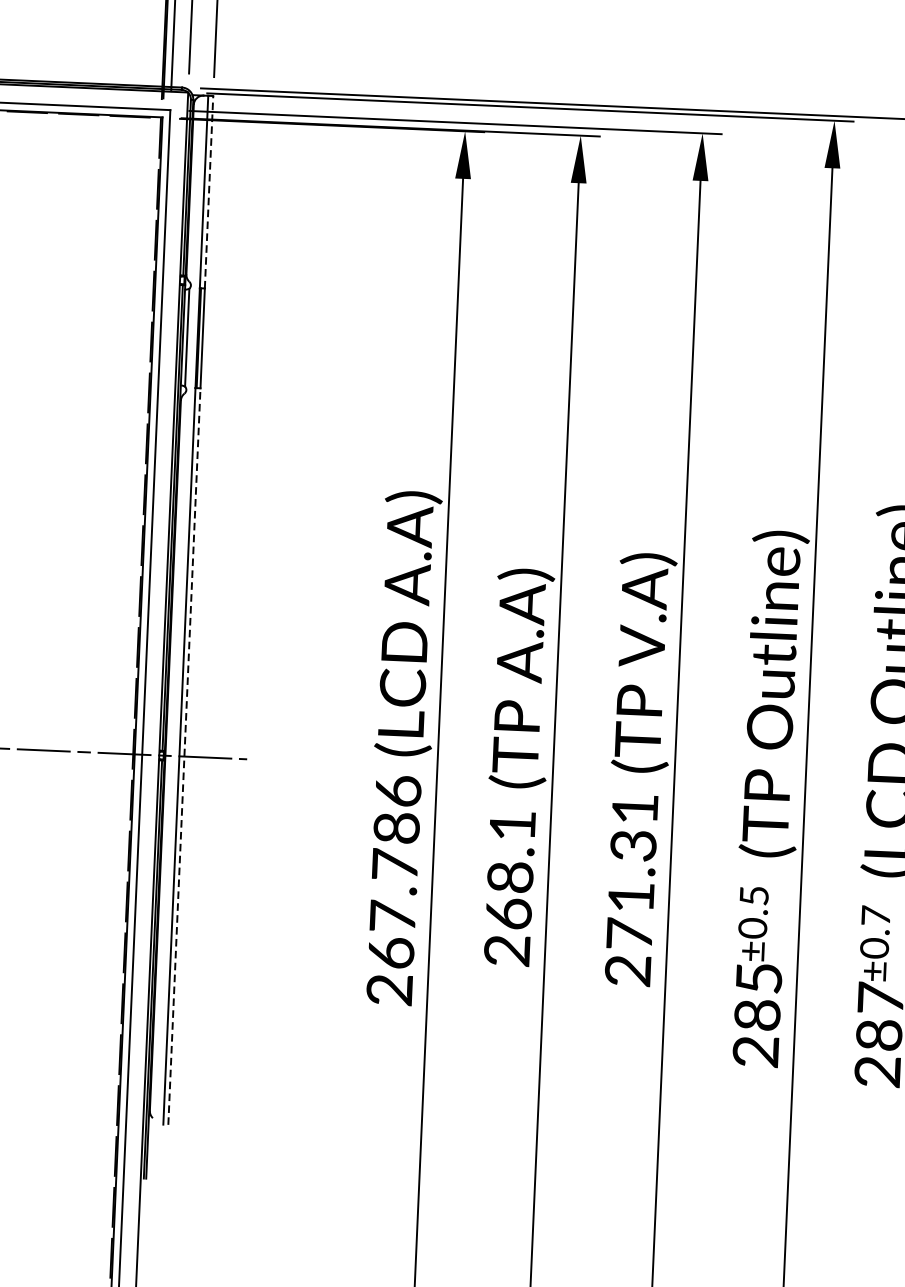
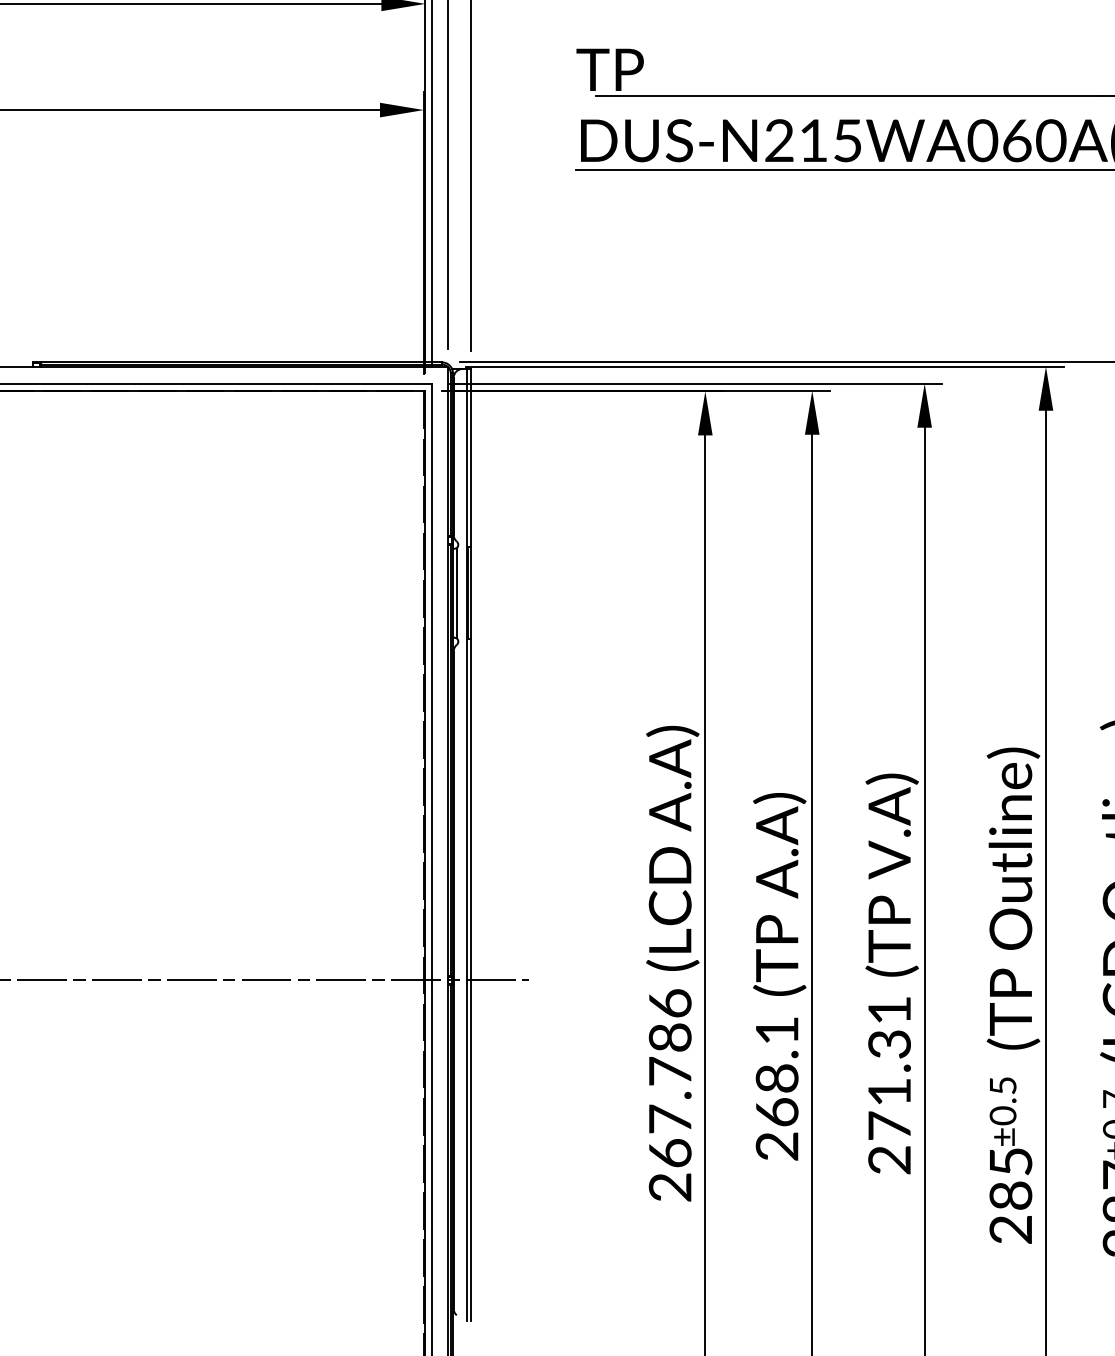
line: (209, 191) -> (471, 457), dashed -> solid
line: (184, 756) -> (471, 980), dashed -> solid

